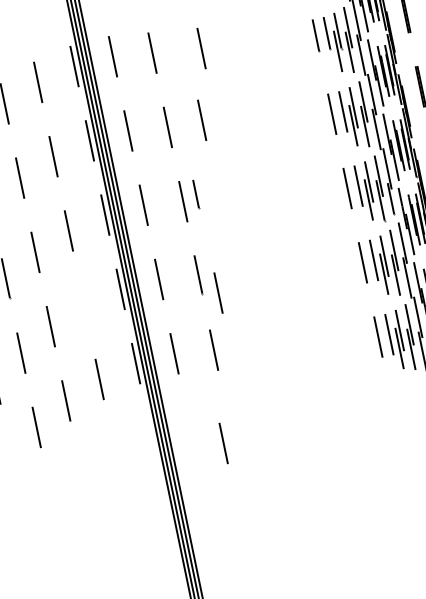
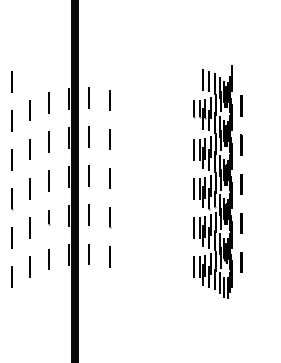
line: (200, 47) -> (134, 102), removed
line: (201, 120) -> (127, 139), removed
line: (197, 194) -> (49, 217), moved
line: (217, 291) -> (117, 227), removed
line: (223, 443) -> (104, 304), removed

